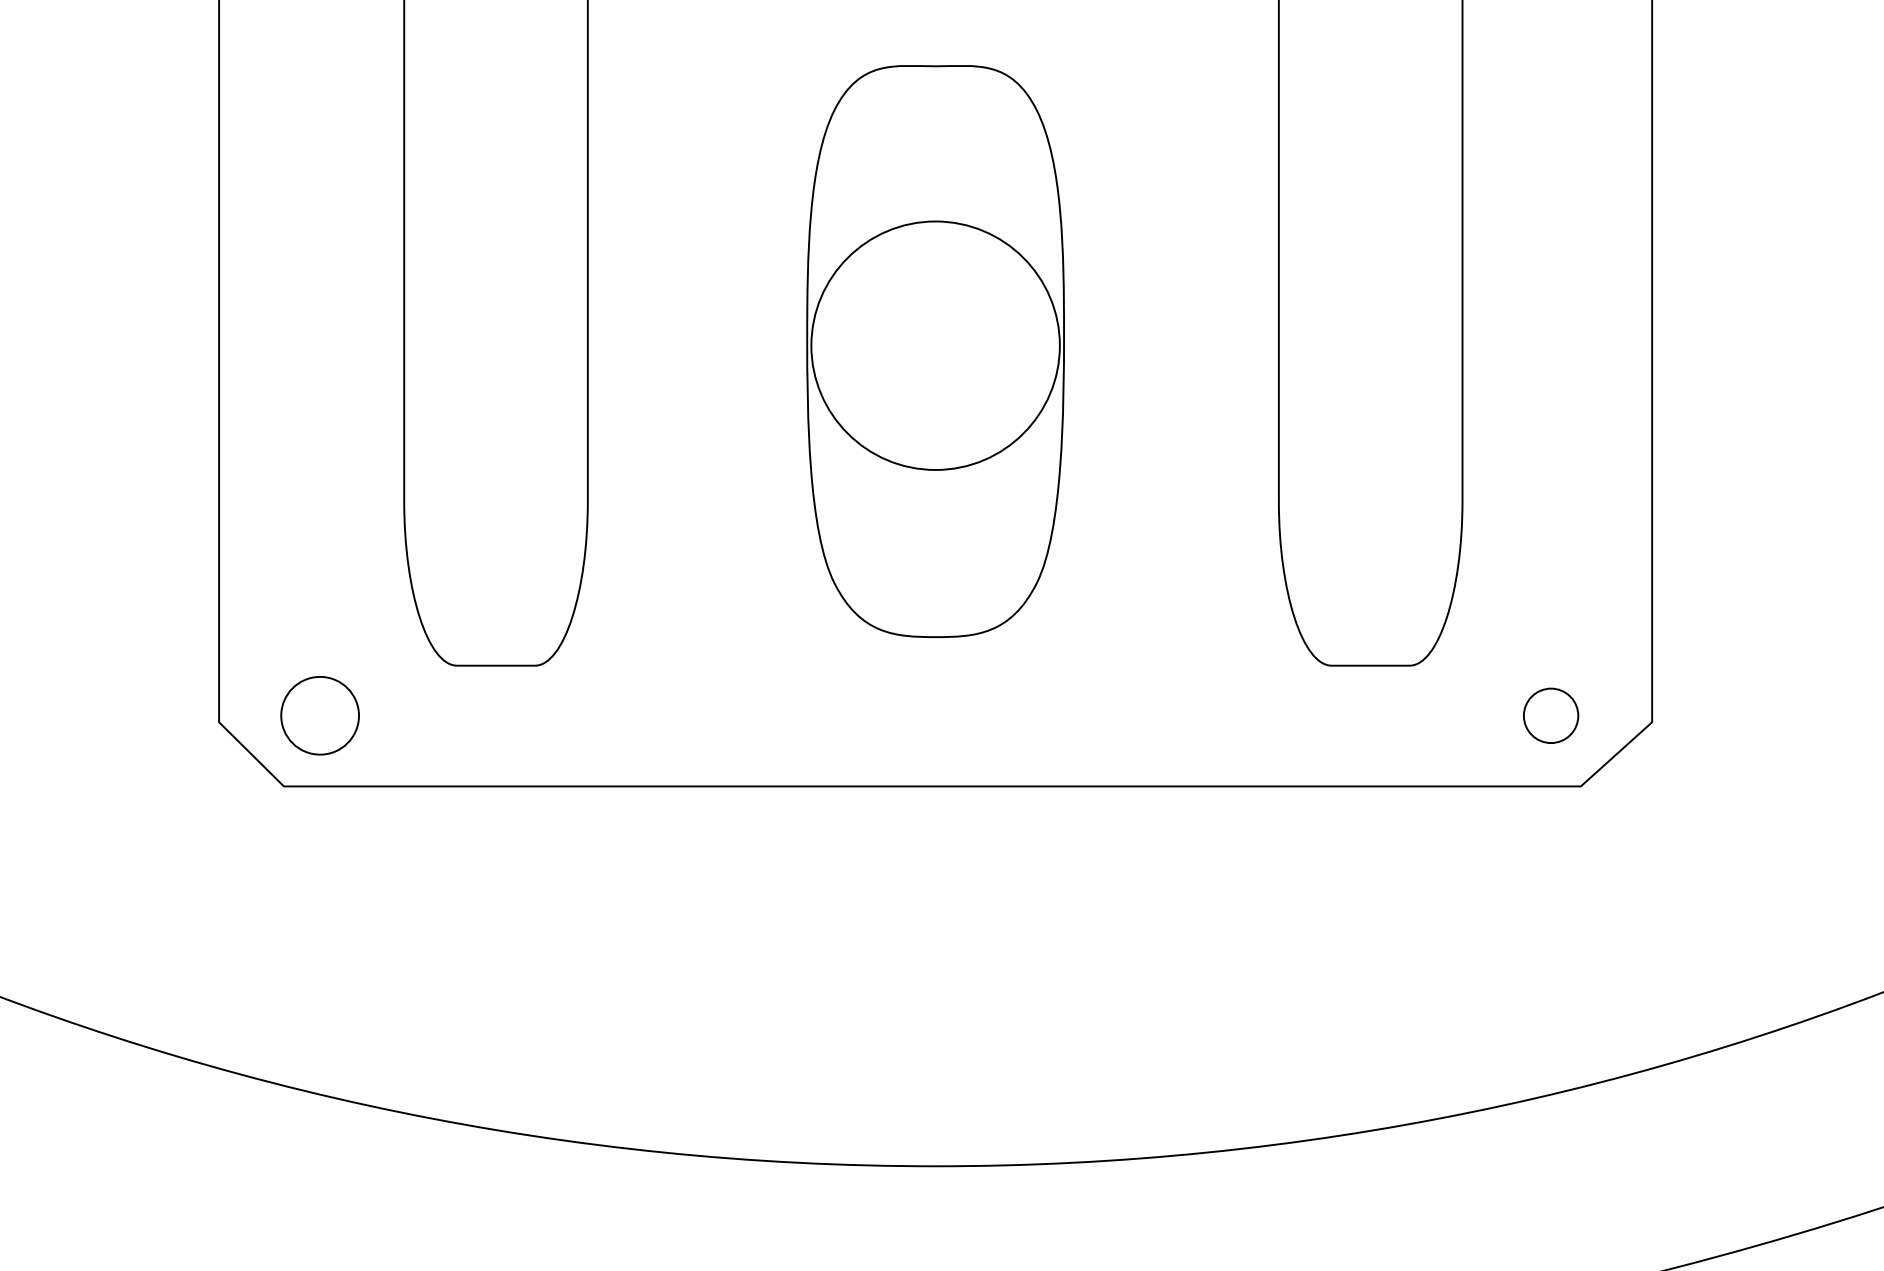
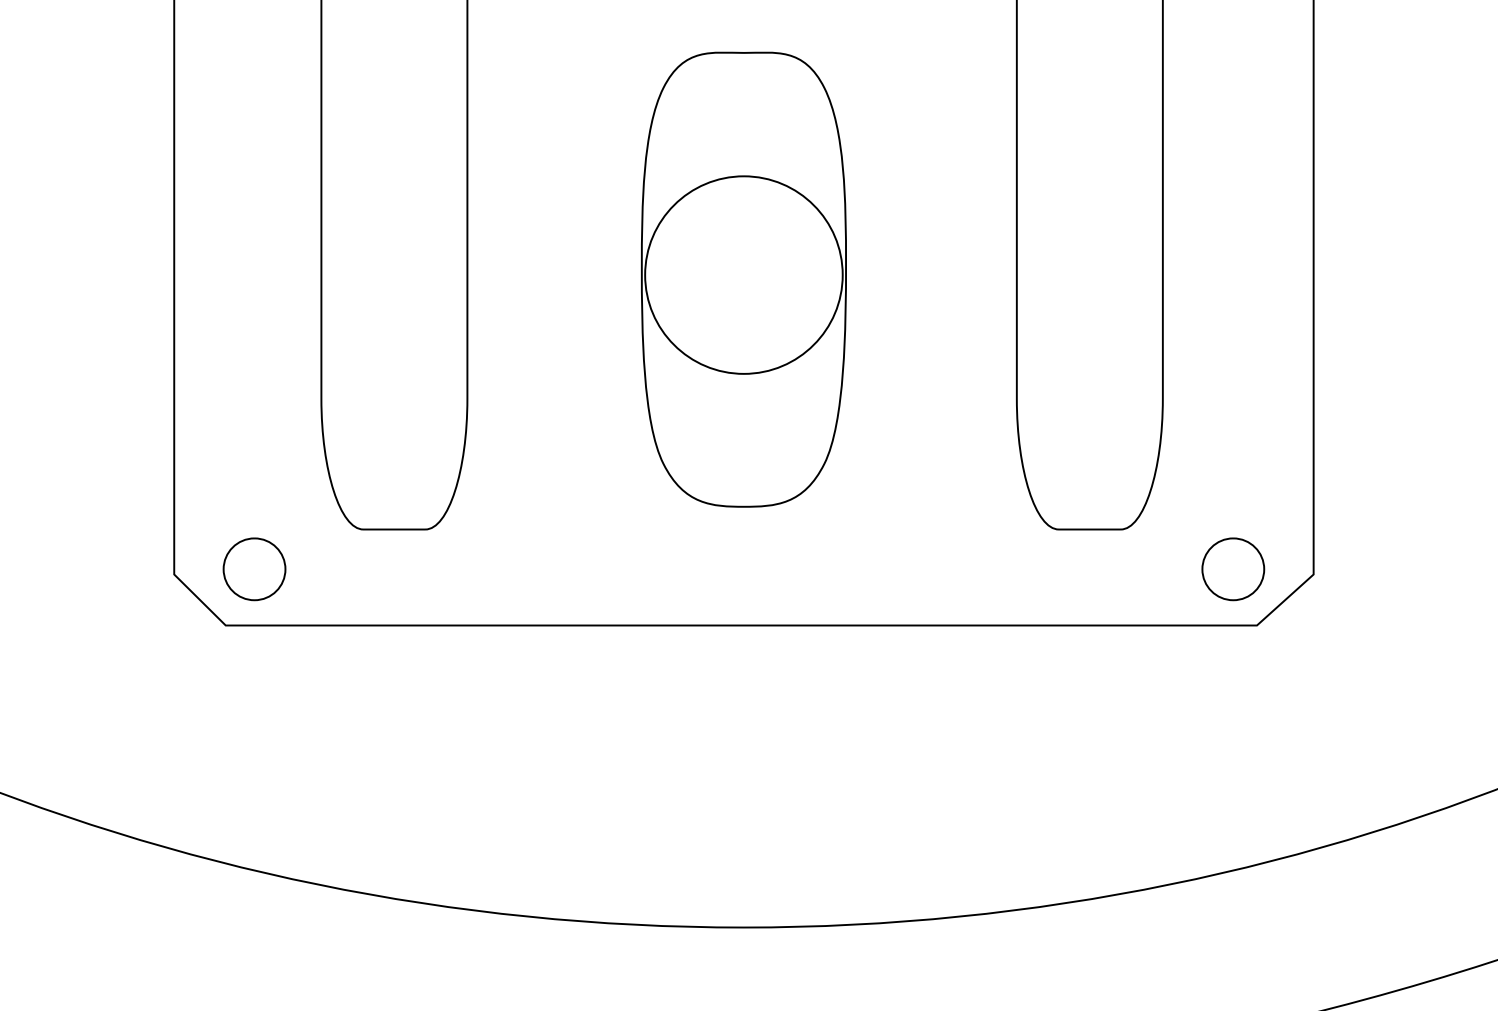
part: (1550, 715) -> (1232, 569), size x1.43

